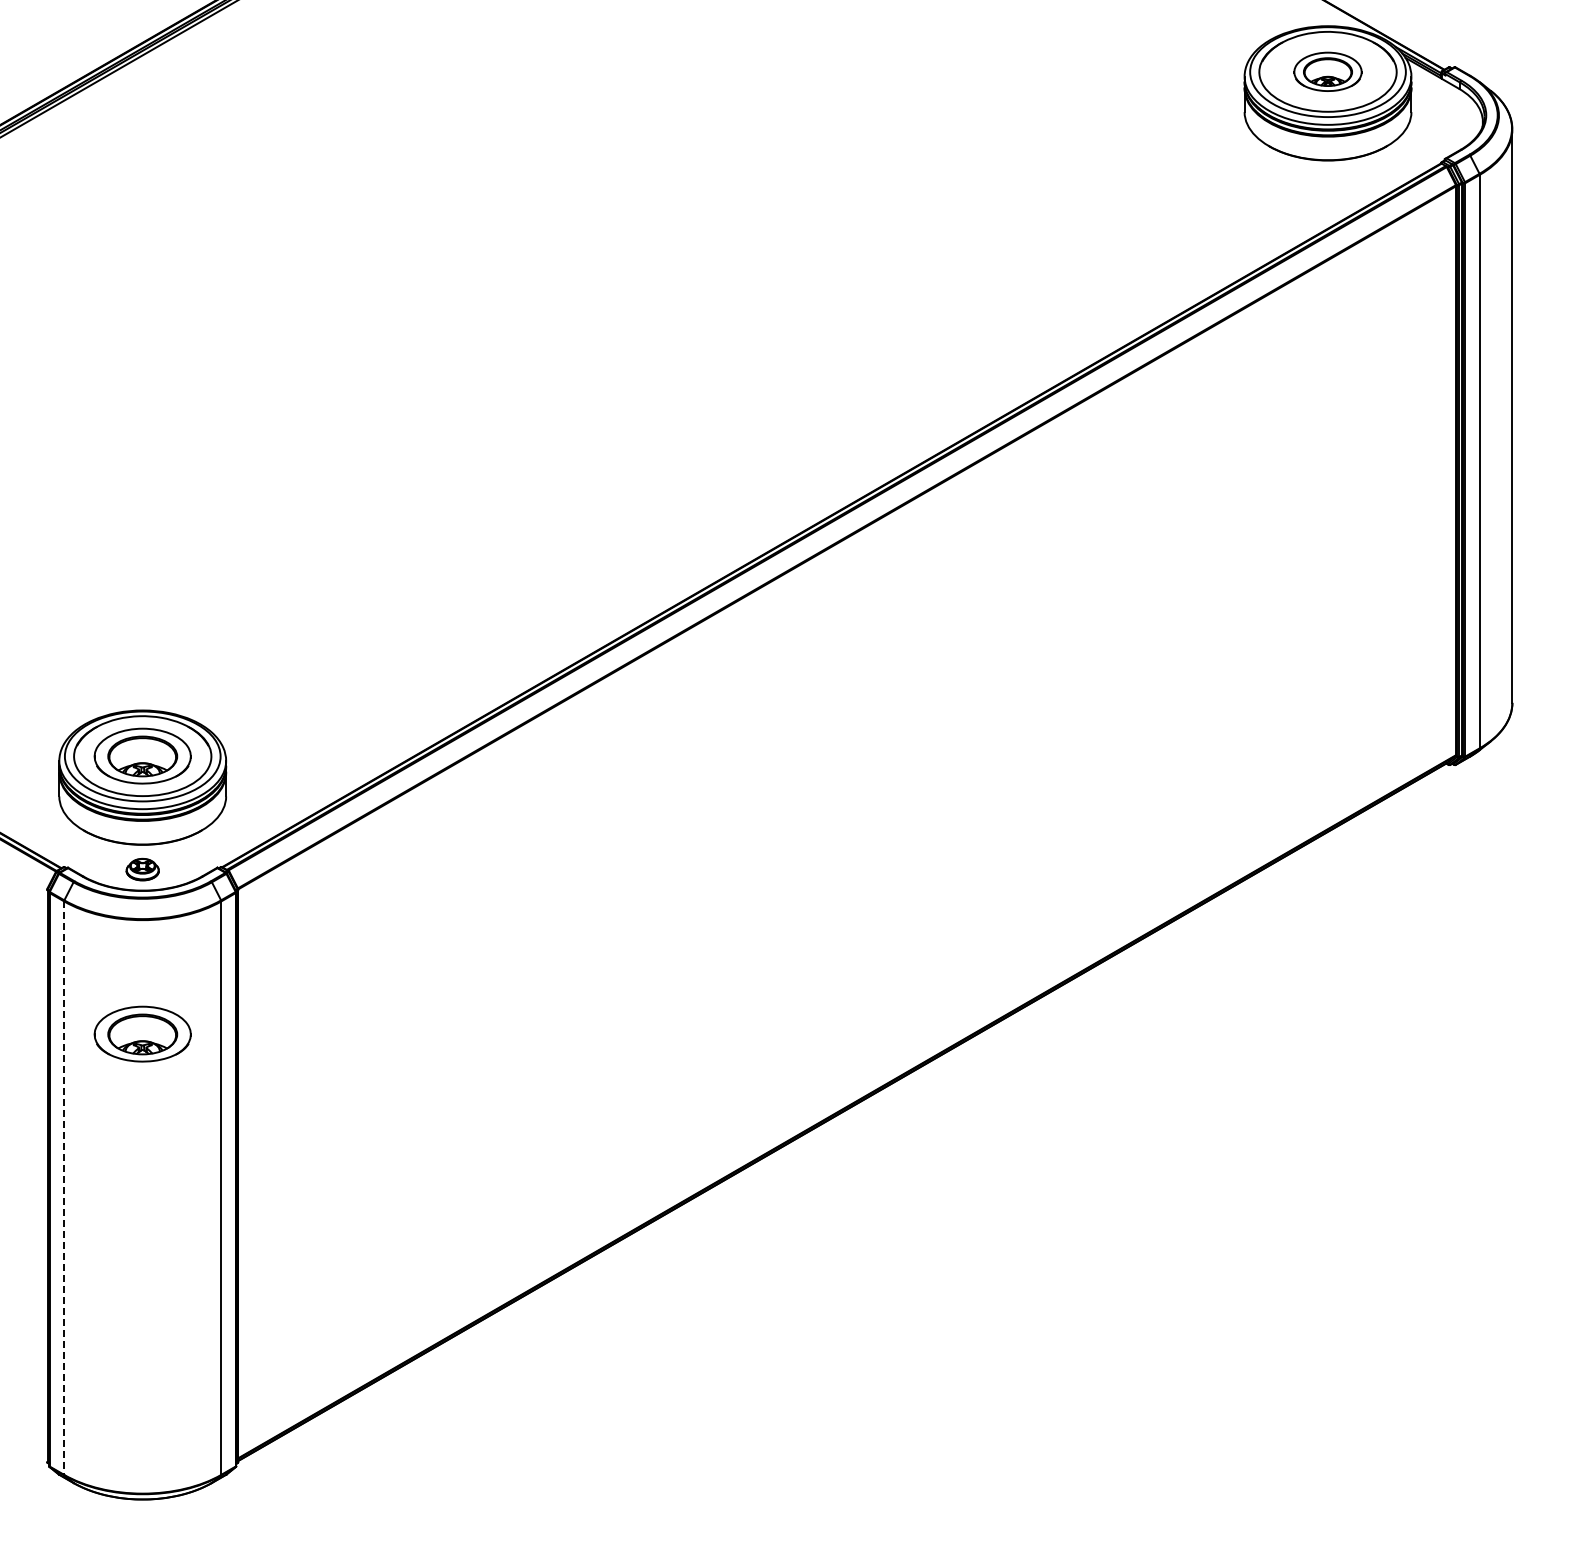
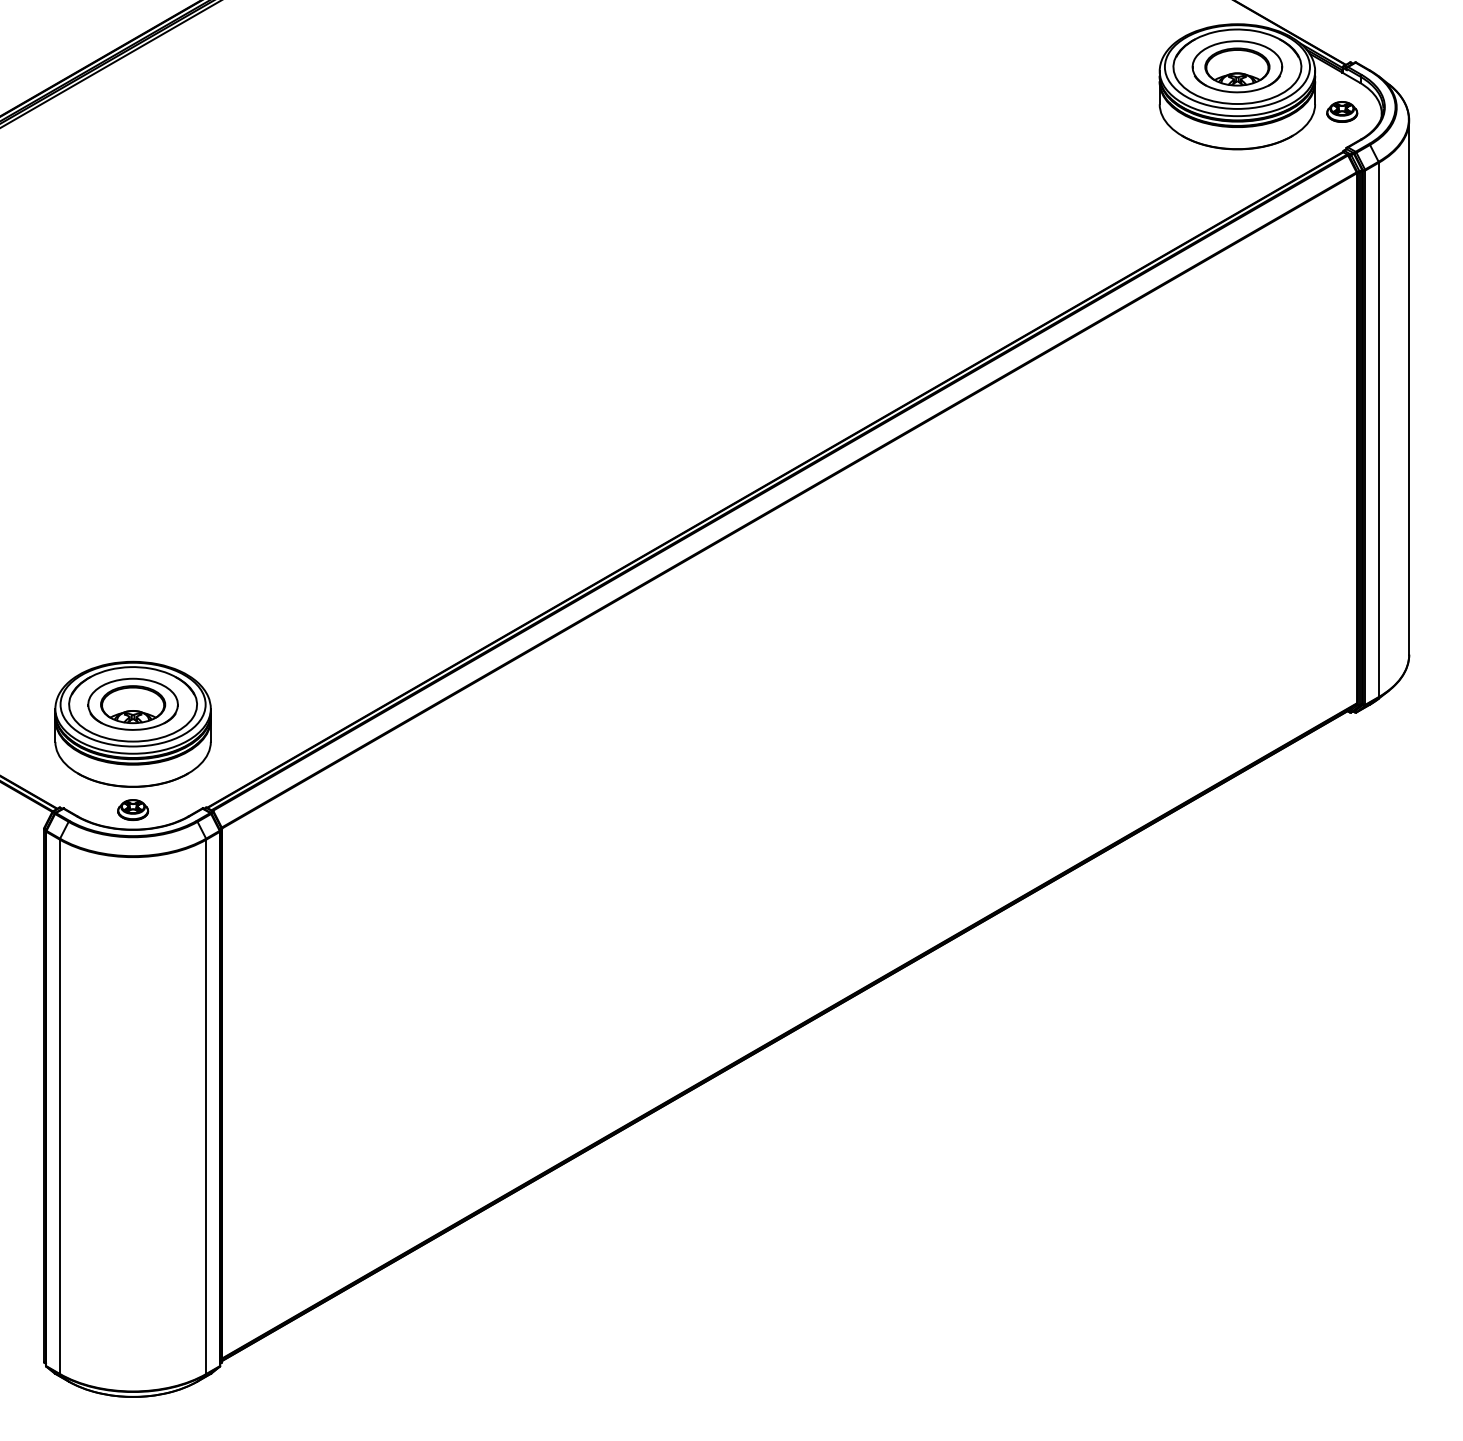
part: (1327, 71) -> (1236, 66), size x1.43
part: (1440, 120) -> (1342, 112), added
part: (142, 1033) -> (132, 962), removed
line: (64, 1188) -> (60, 1107), dashed -> solid

